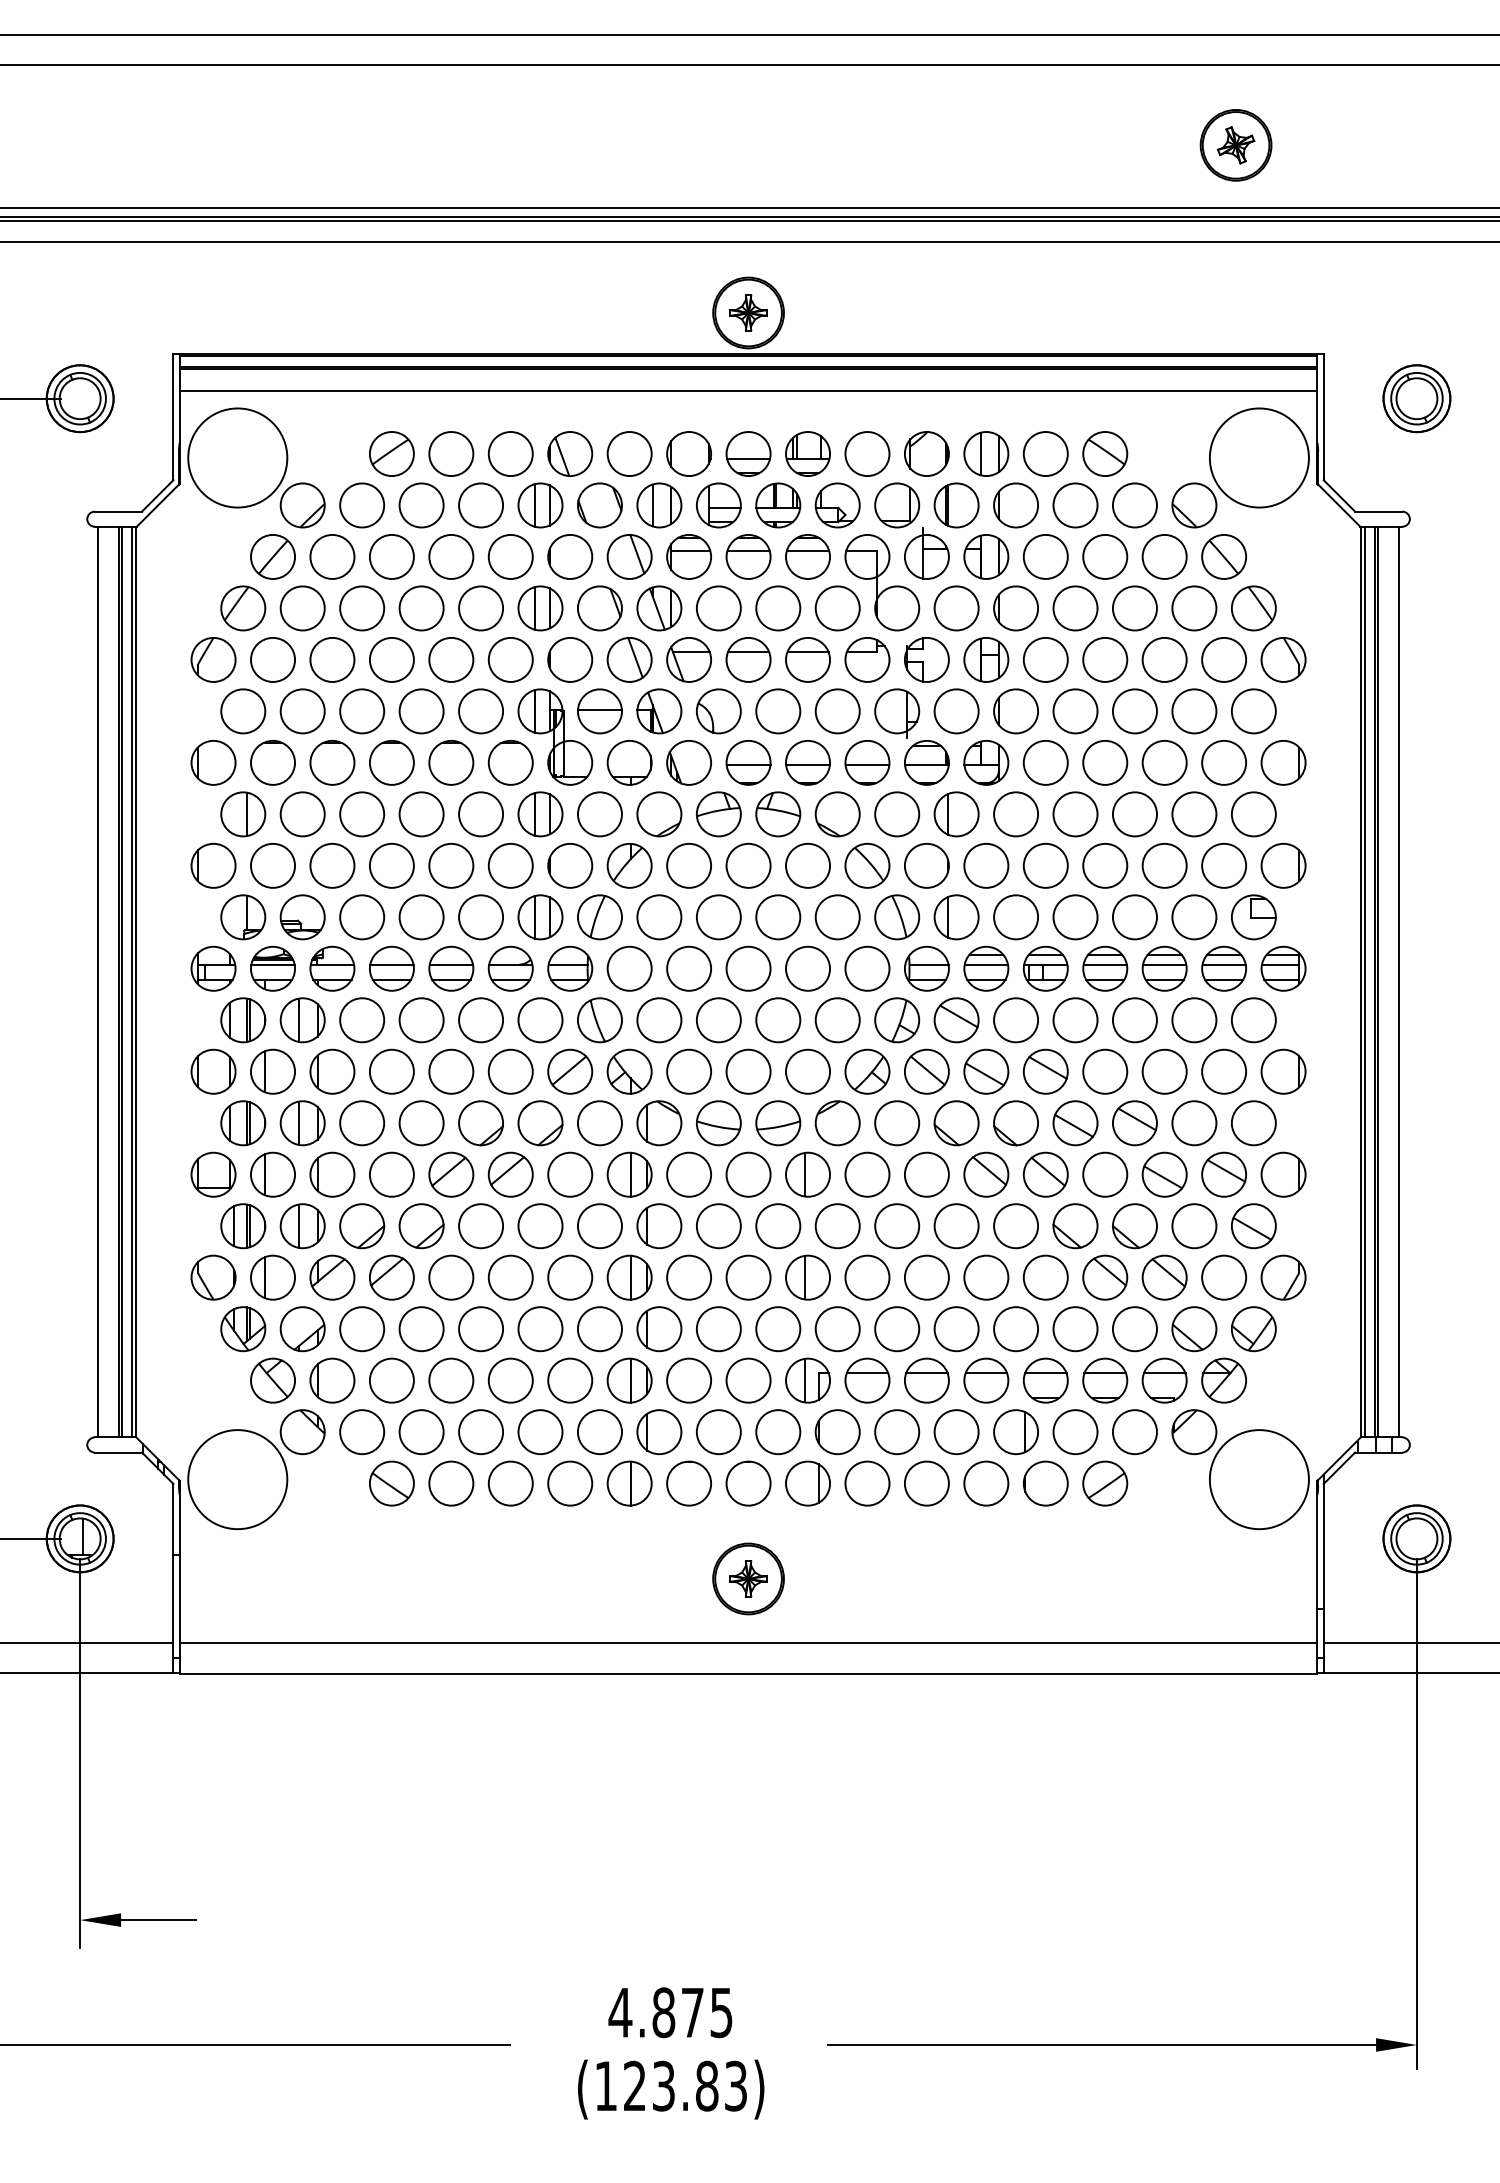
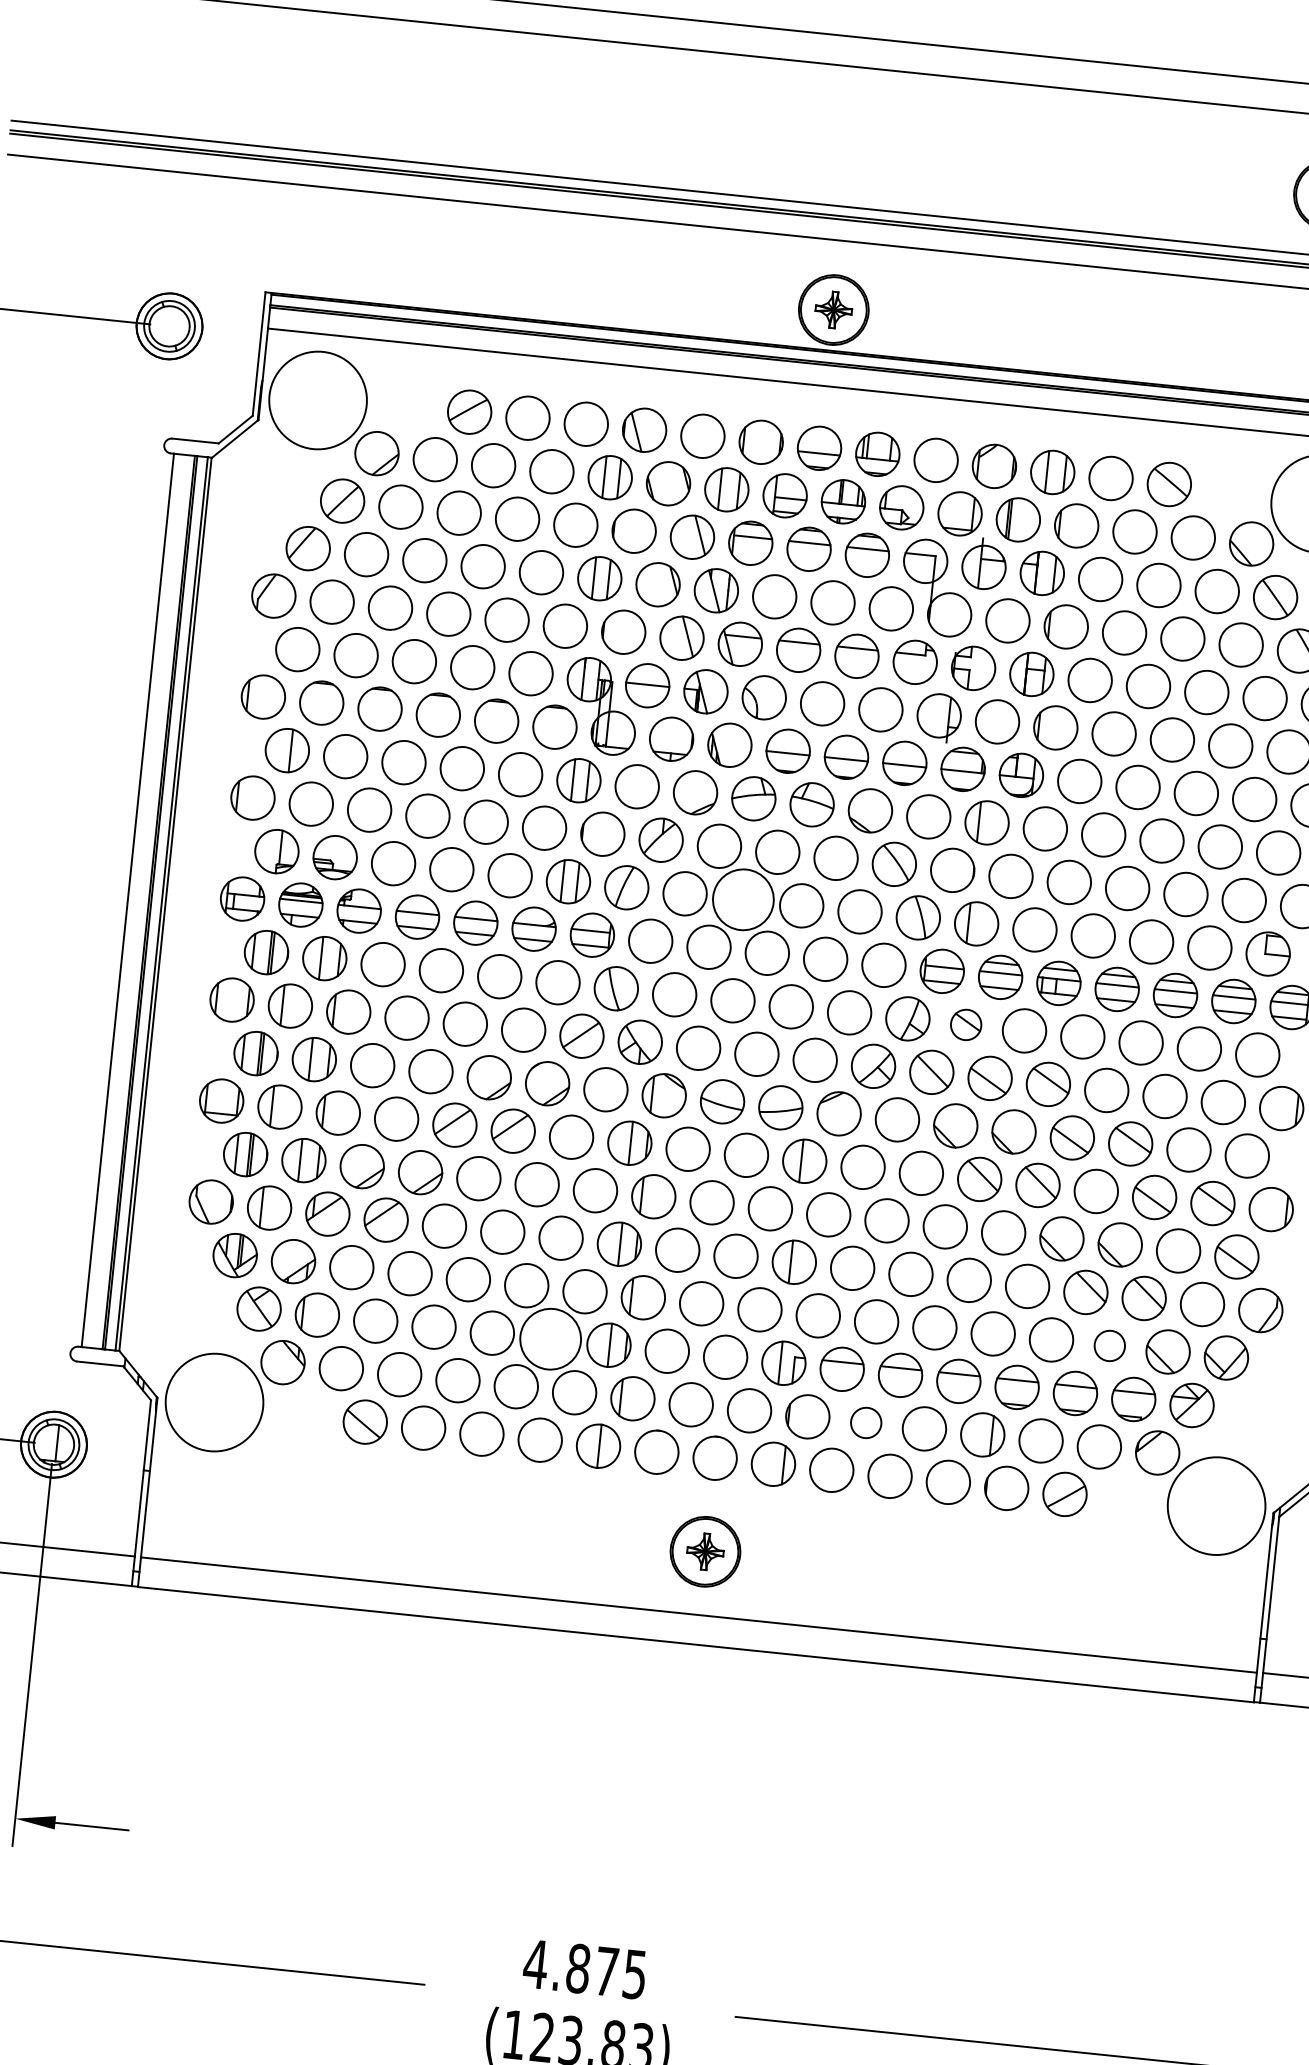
circle: (718, 917) -> (743, 899), size x1.4
part: (956, 1020) -> (966, 1025), size x0.7
circle: (1134, 1329) -> (1109, 1346), size x0.7
circle: (570, 1380) -> (550, 1339), size x1.4
circle: (897, 1432) -> (866, 1423), size x0.7

